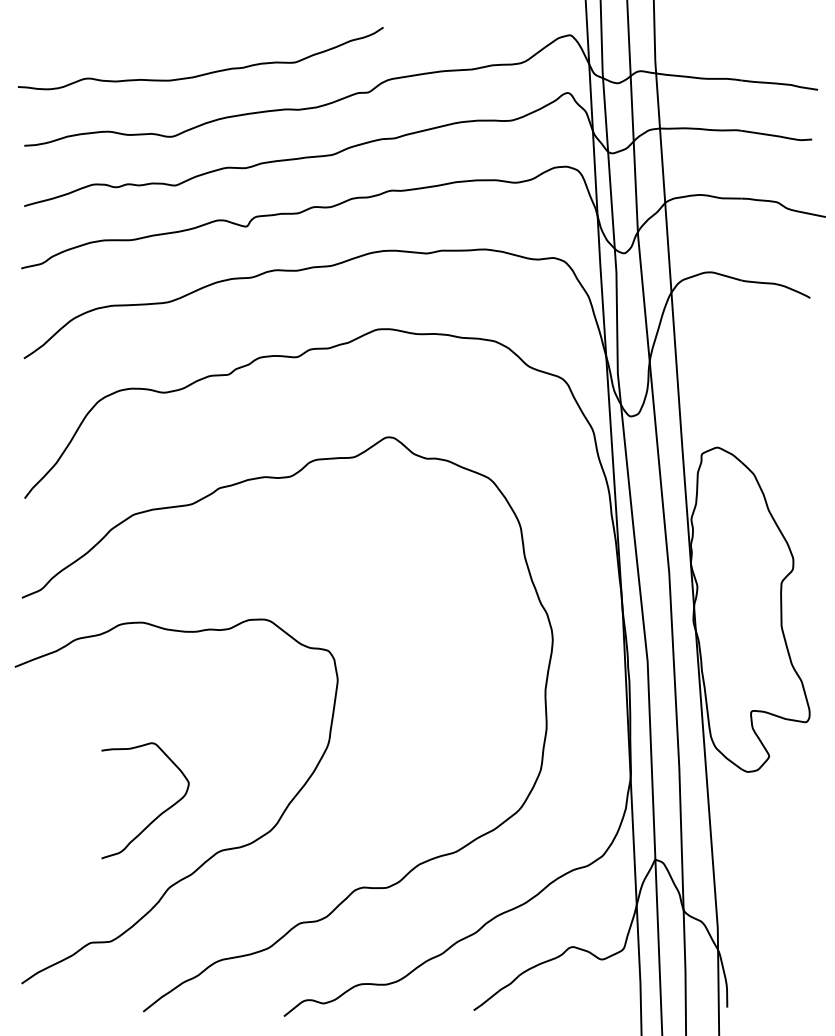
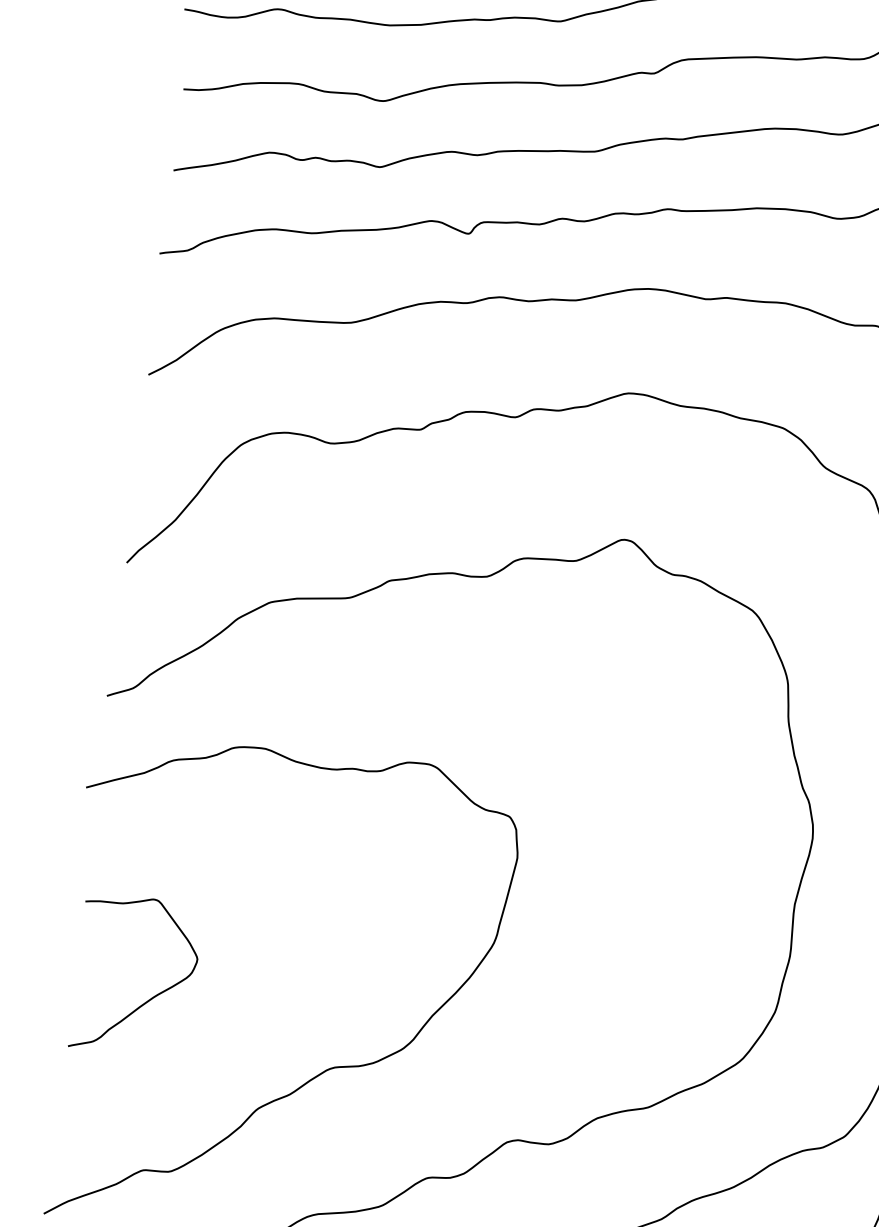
curve: (155, 817) -> (147, 999), moved

